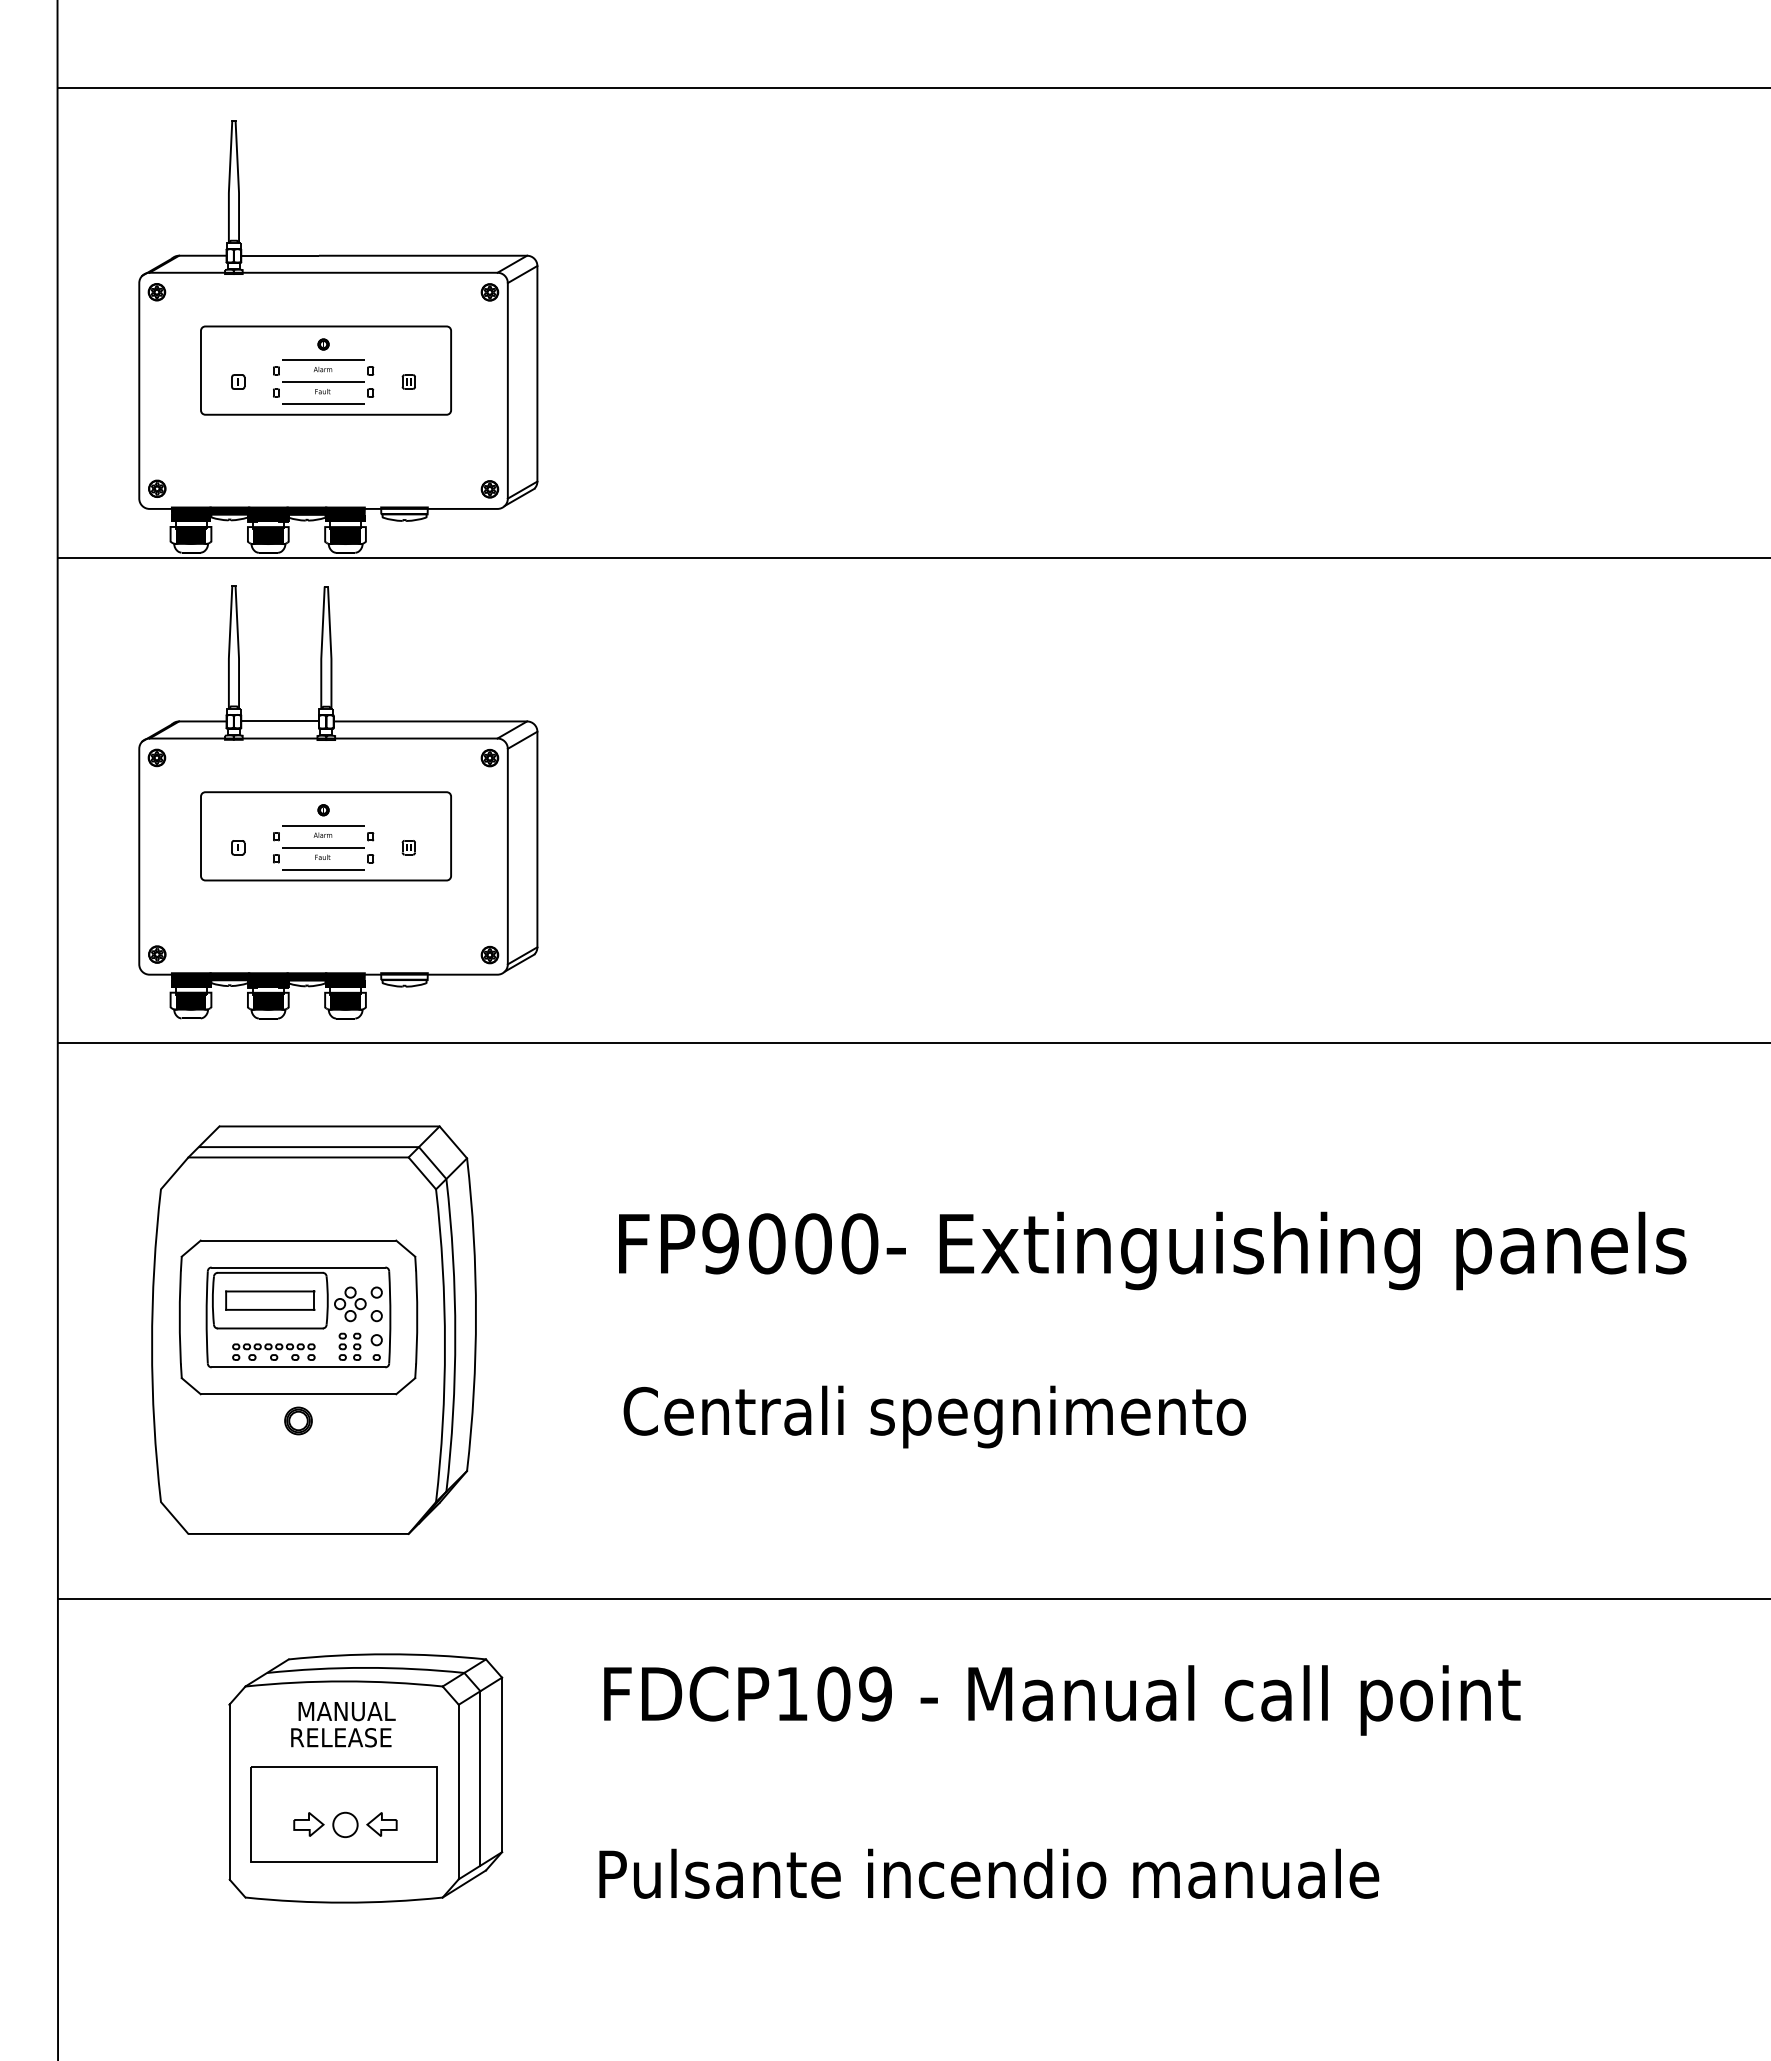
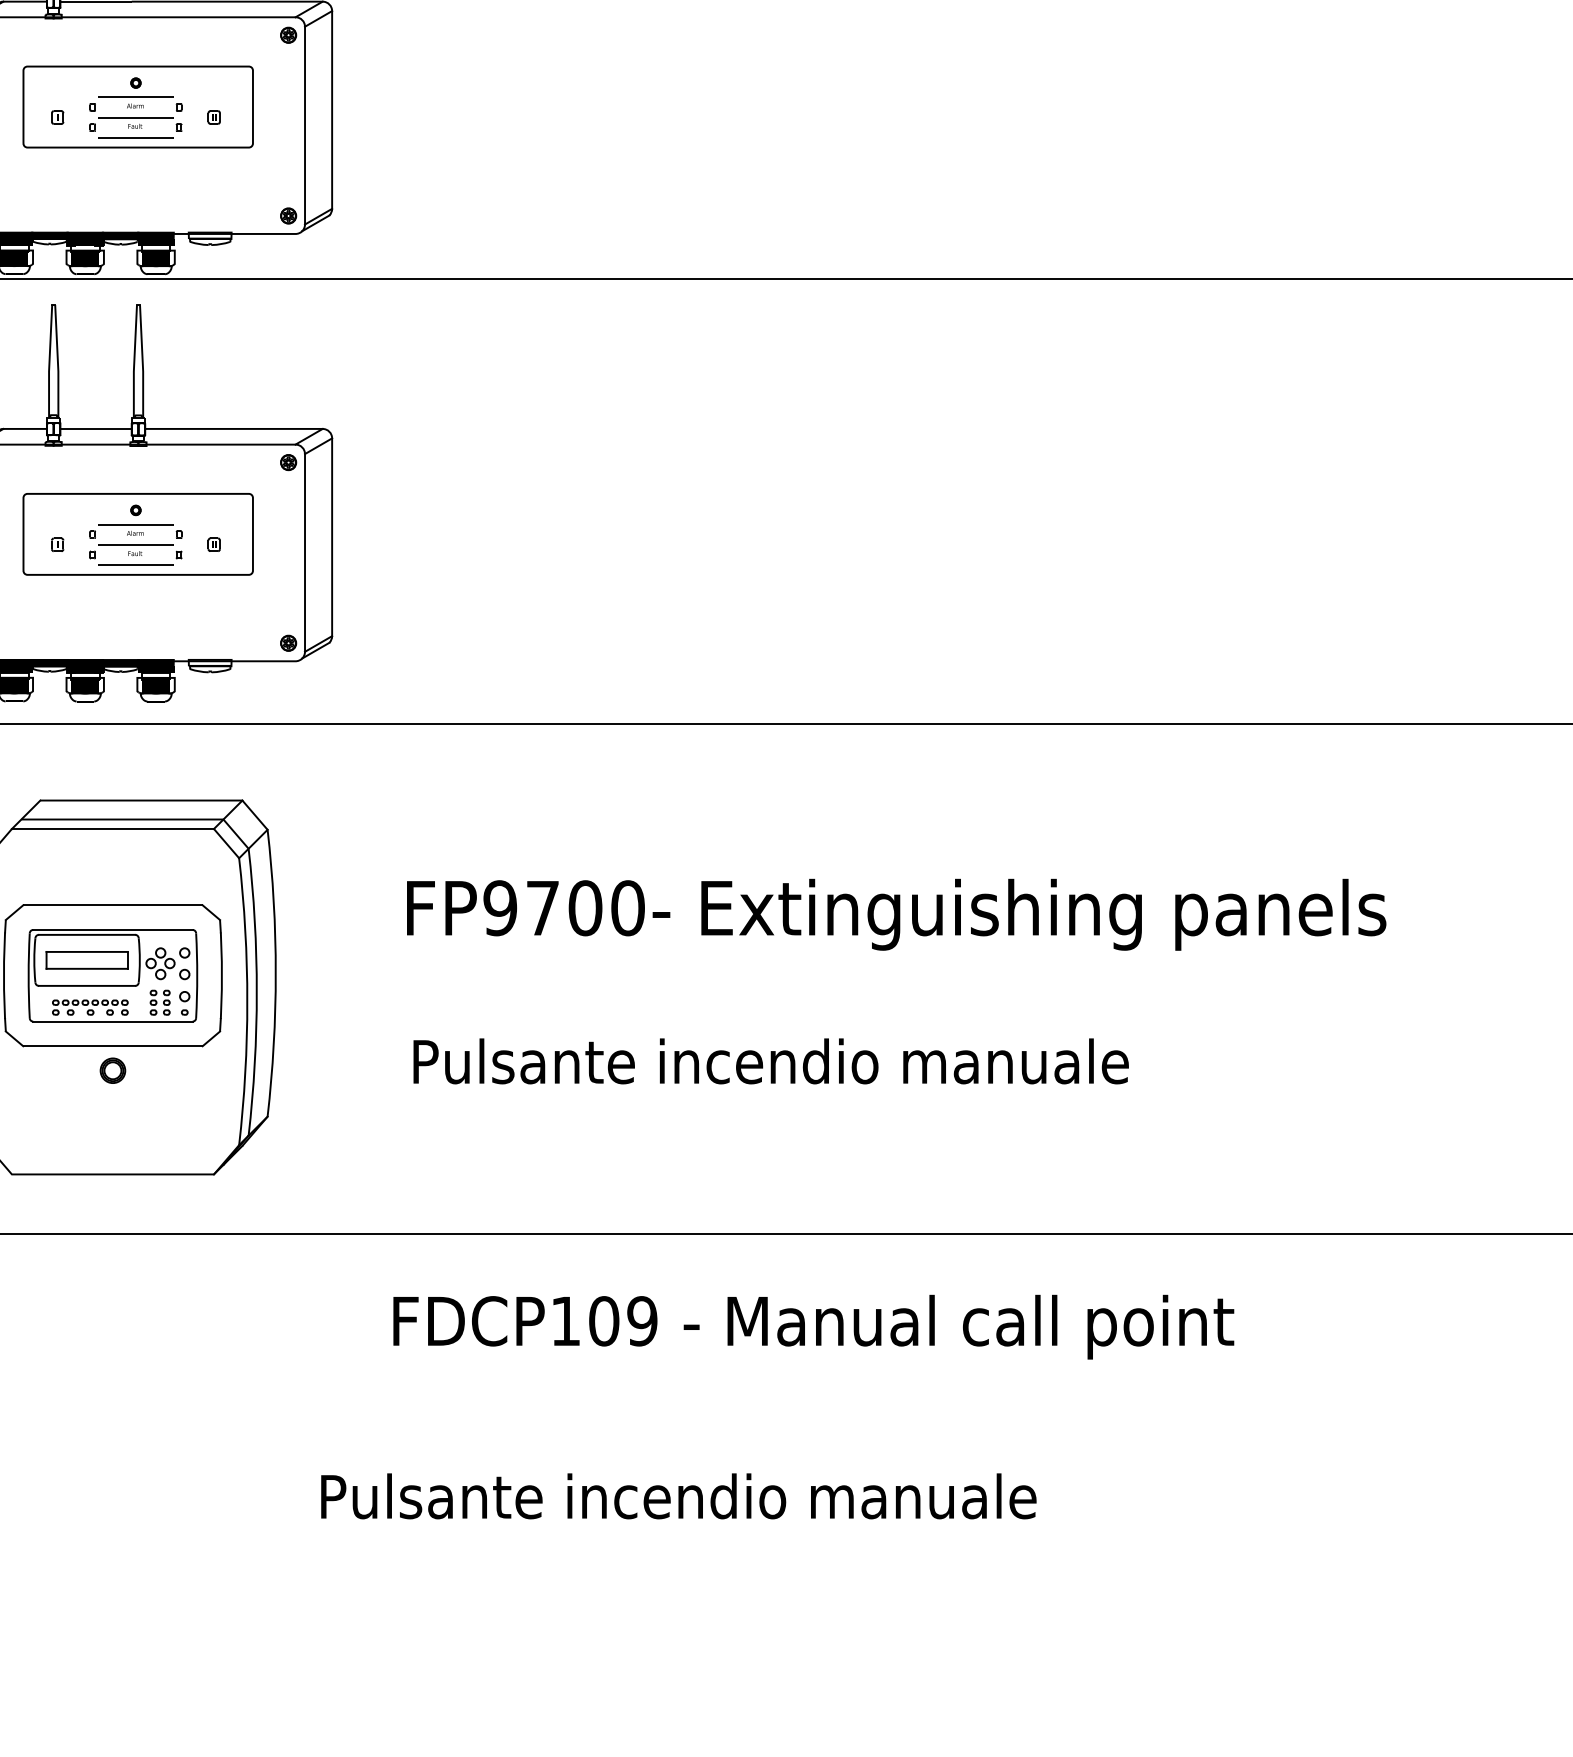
text: (767, 1243) -> (543, 907), FP9000- -> FP9700-
text: (1014, 1416) -> (769, 1066), Centrali spegnimento -> Pulsante incendio manuale
part: (365, 1778) -> (174, 1398), removed
text: (989, 1873) -> (679, 1496), moved

